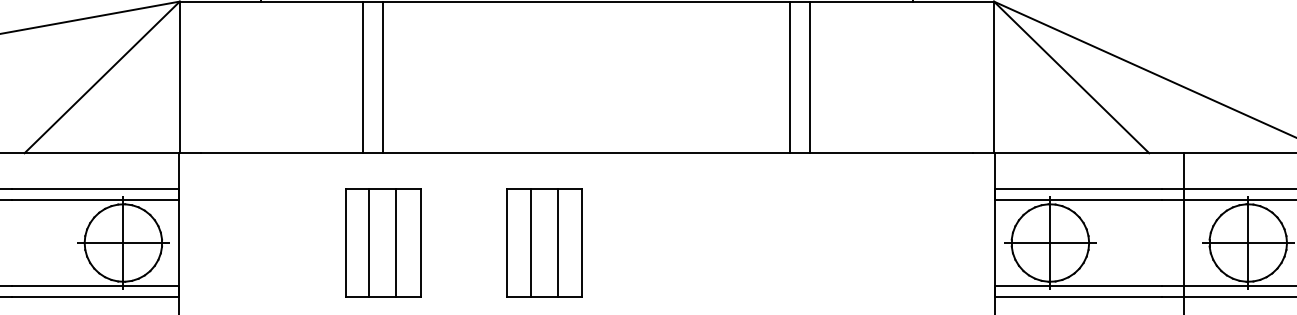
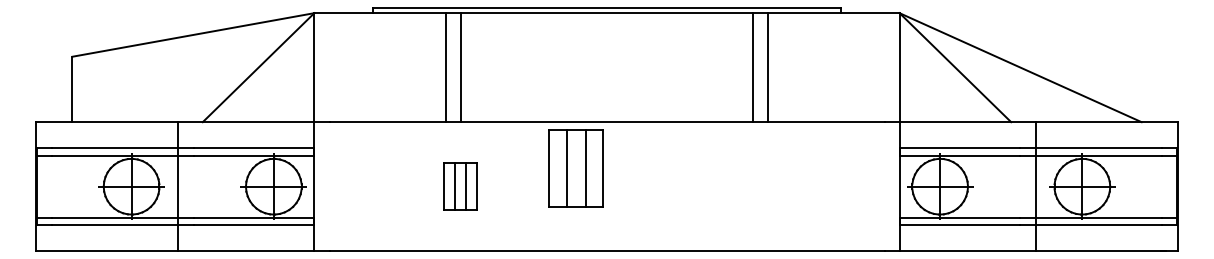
part: (383, 242) -> (460, 186), size x0.6
part: (543, 242) -> (575, 168), moved

